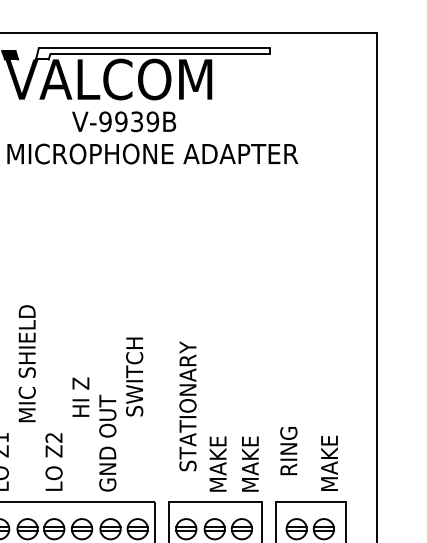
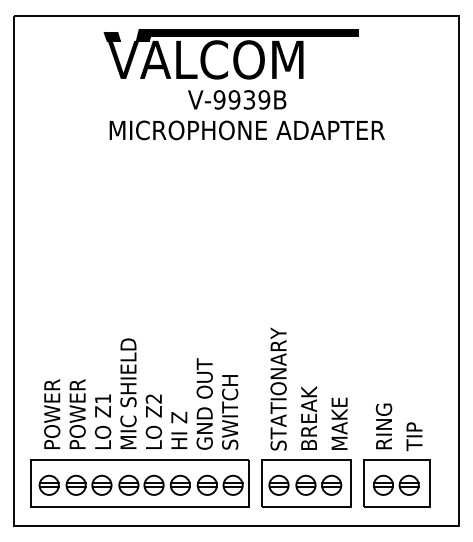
fill: (151, 53) -> (246, 35), added
text: (124, 121) -> (237, 99), moved
text: (27, 363) -> (128, 393), moved
text: (135, 377) -> (230, 412), moved
text: (81, 396) -> (179, 429), moved
text: (187, 405) -> (278, 388), moved
text: (288, 451) -> (383, 426), moved
text: (217, 456) -> (308, 416), MAKE -> BREAK
text: (329, 464) -> (414, 424), MAKE -> TIP

